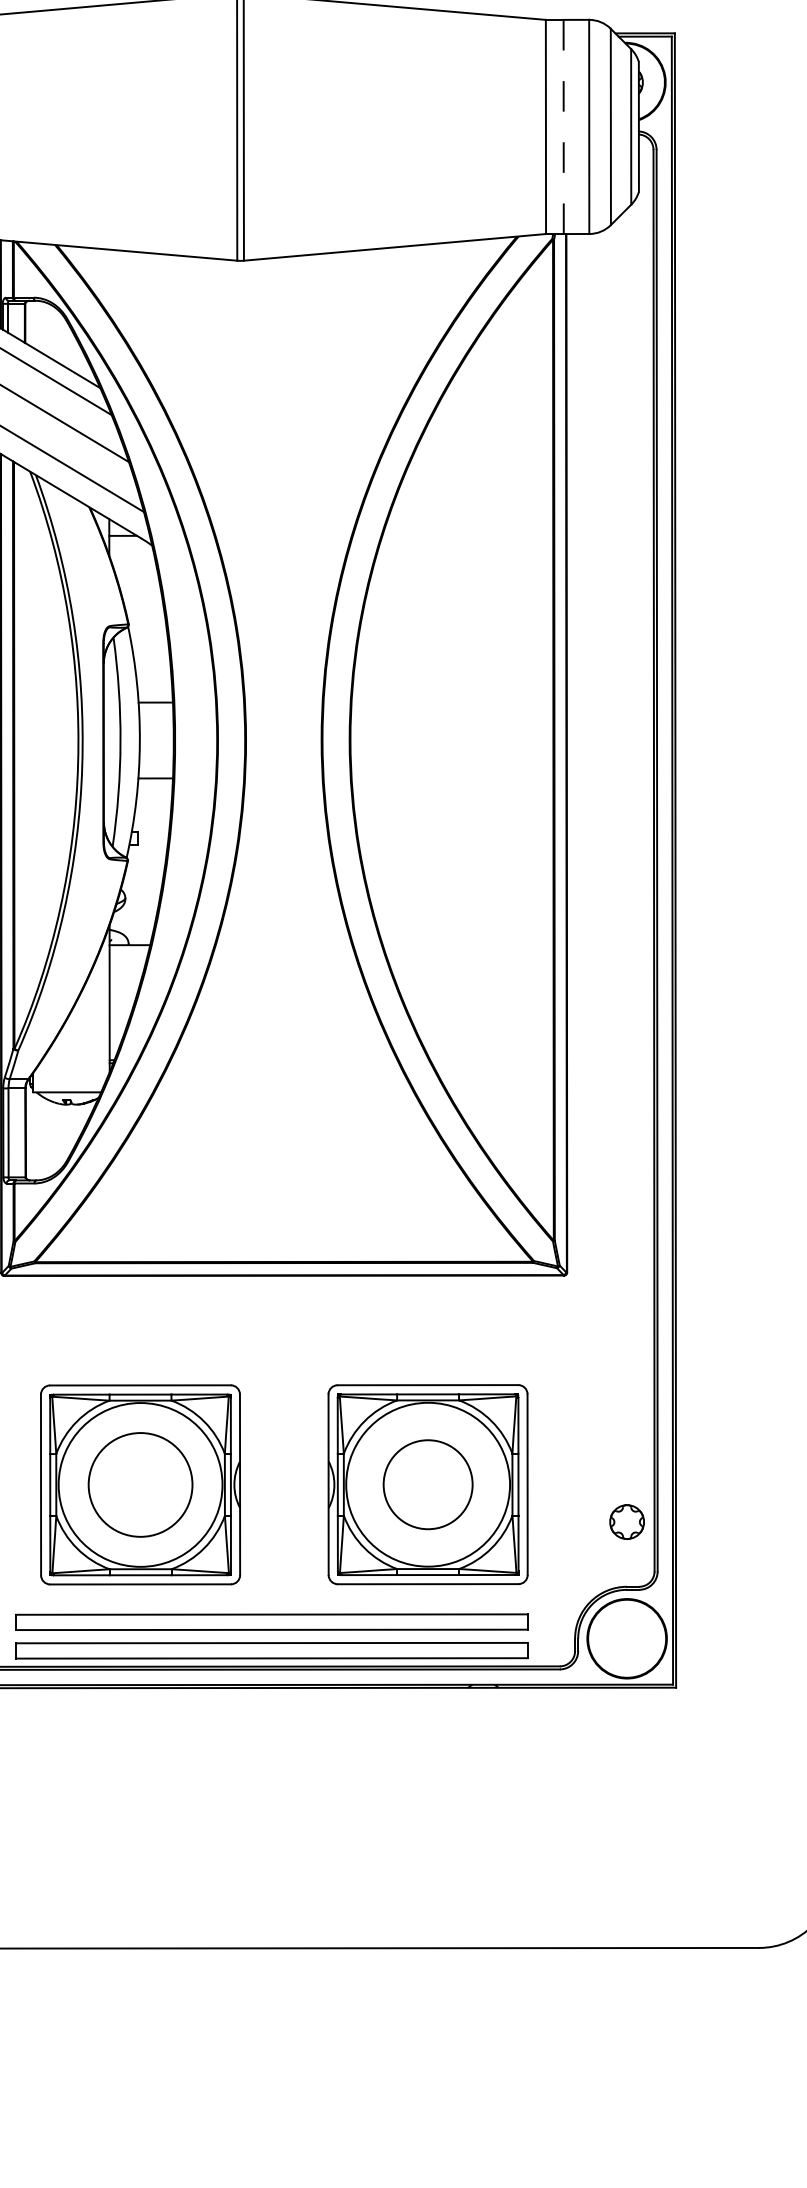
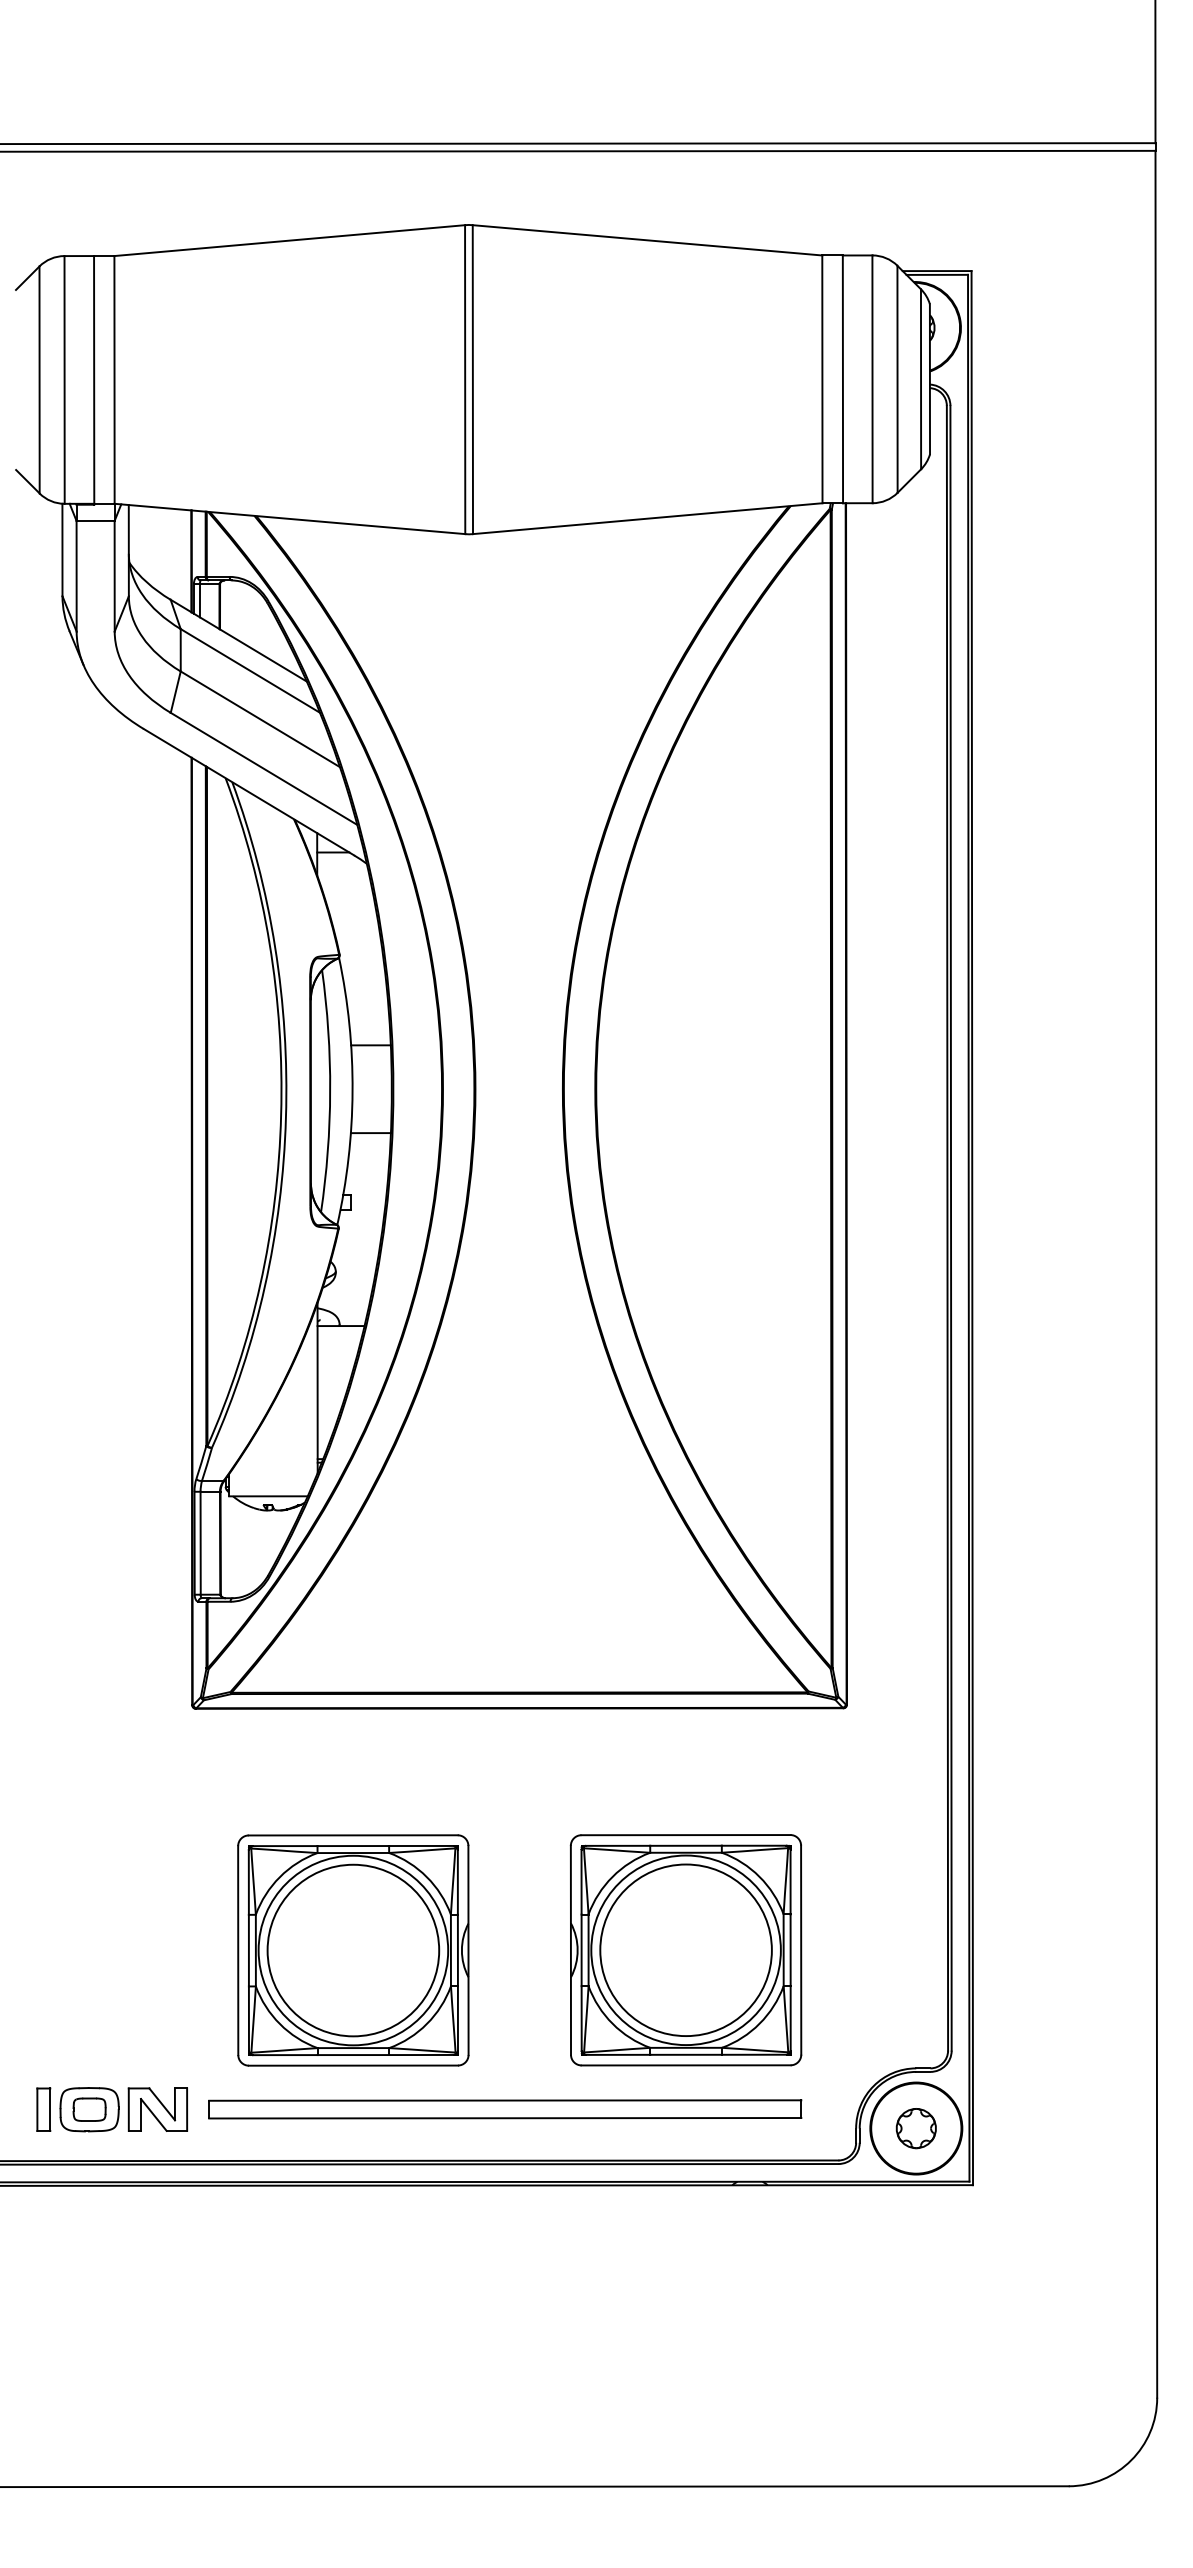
line: (563, 127) -> (842, 379), dashed -> solid
circle: (140, 1484) -> (353, 1950), size x1.43
circle: (427, 1484) -> (685, 1950), size x1.67
part: (626, 1522) -> (915, 2128), moved
part: (272, 1650) -> (505, 2142), removed

